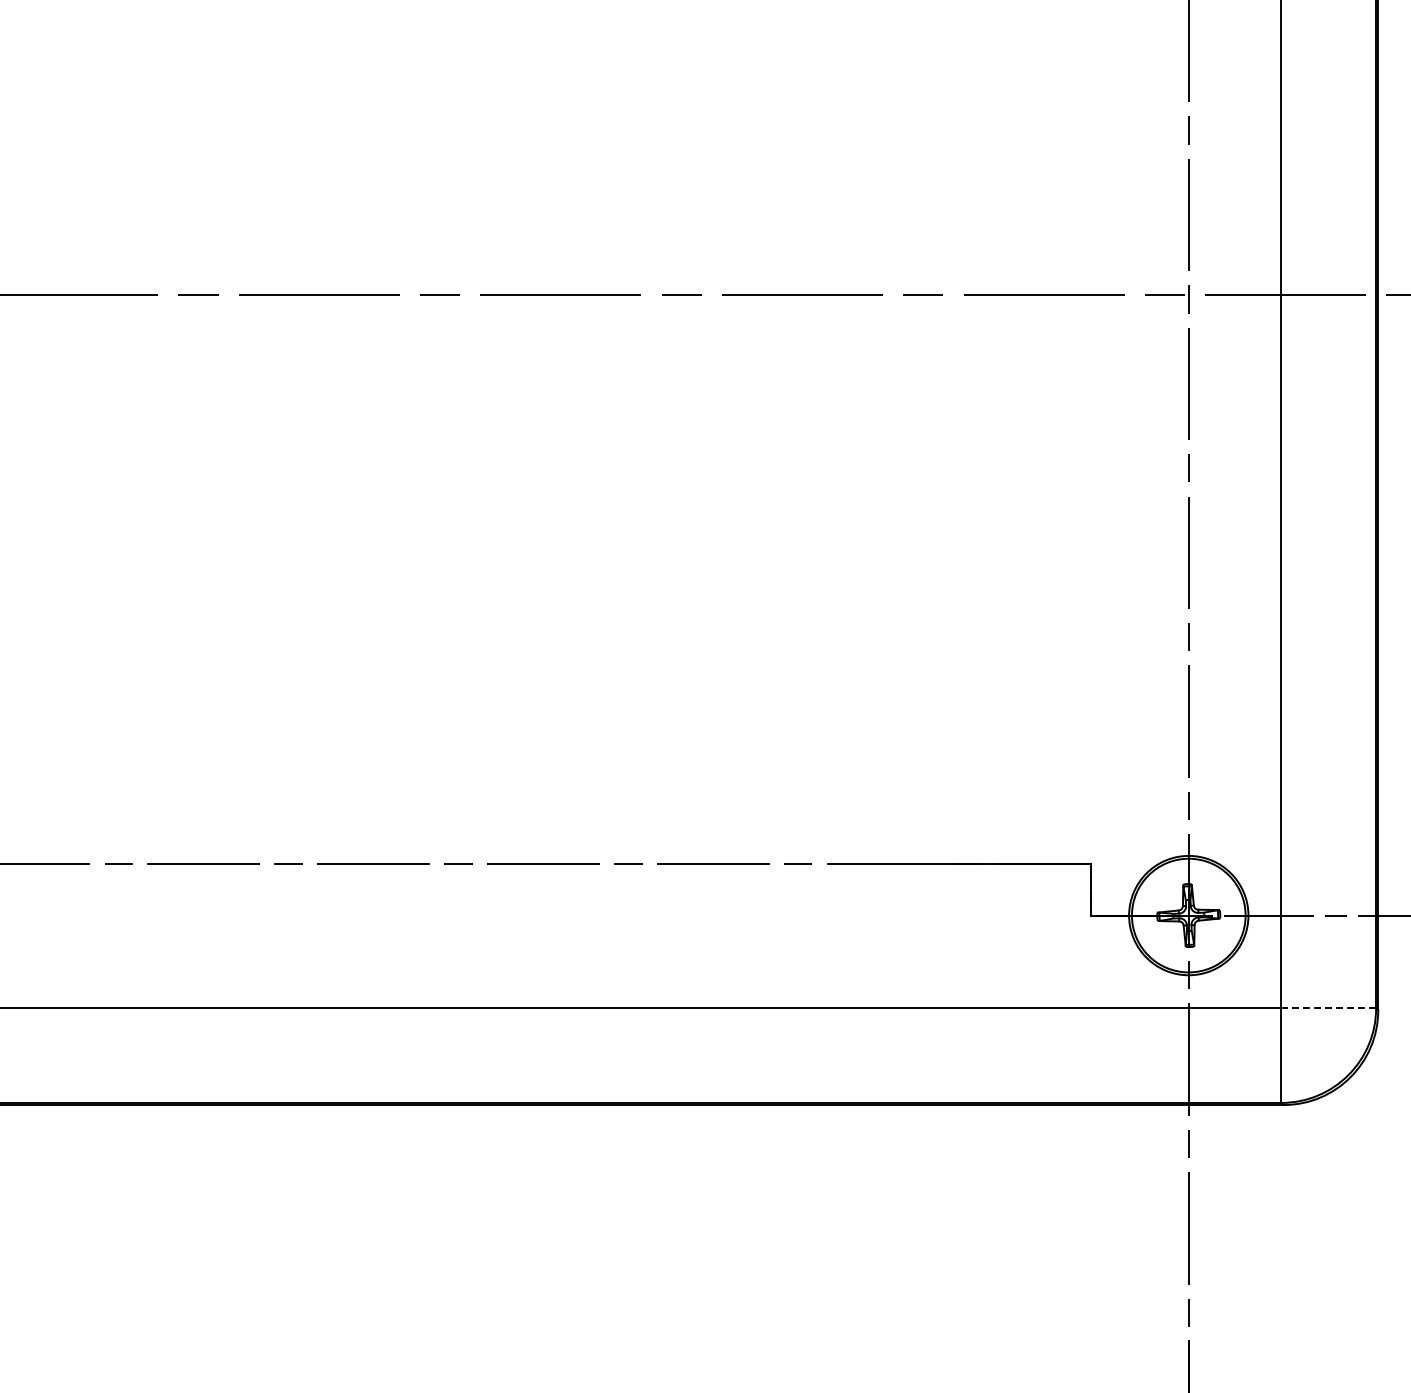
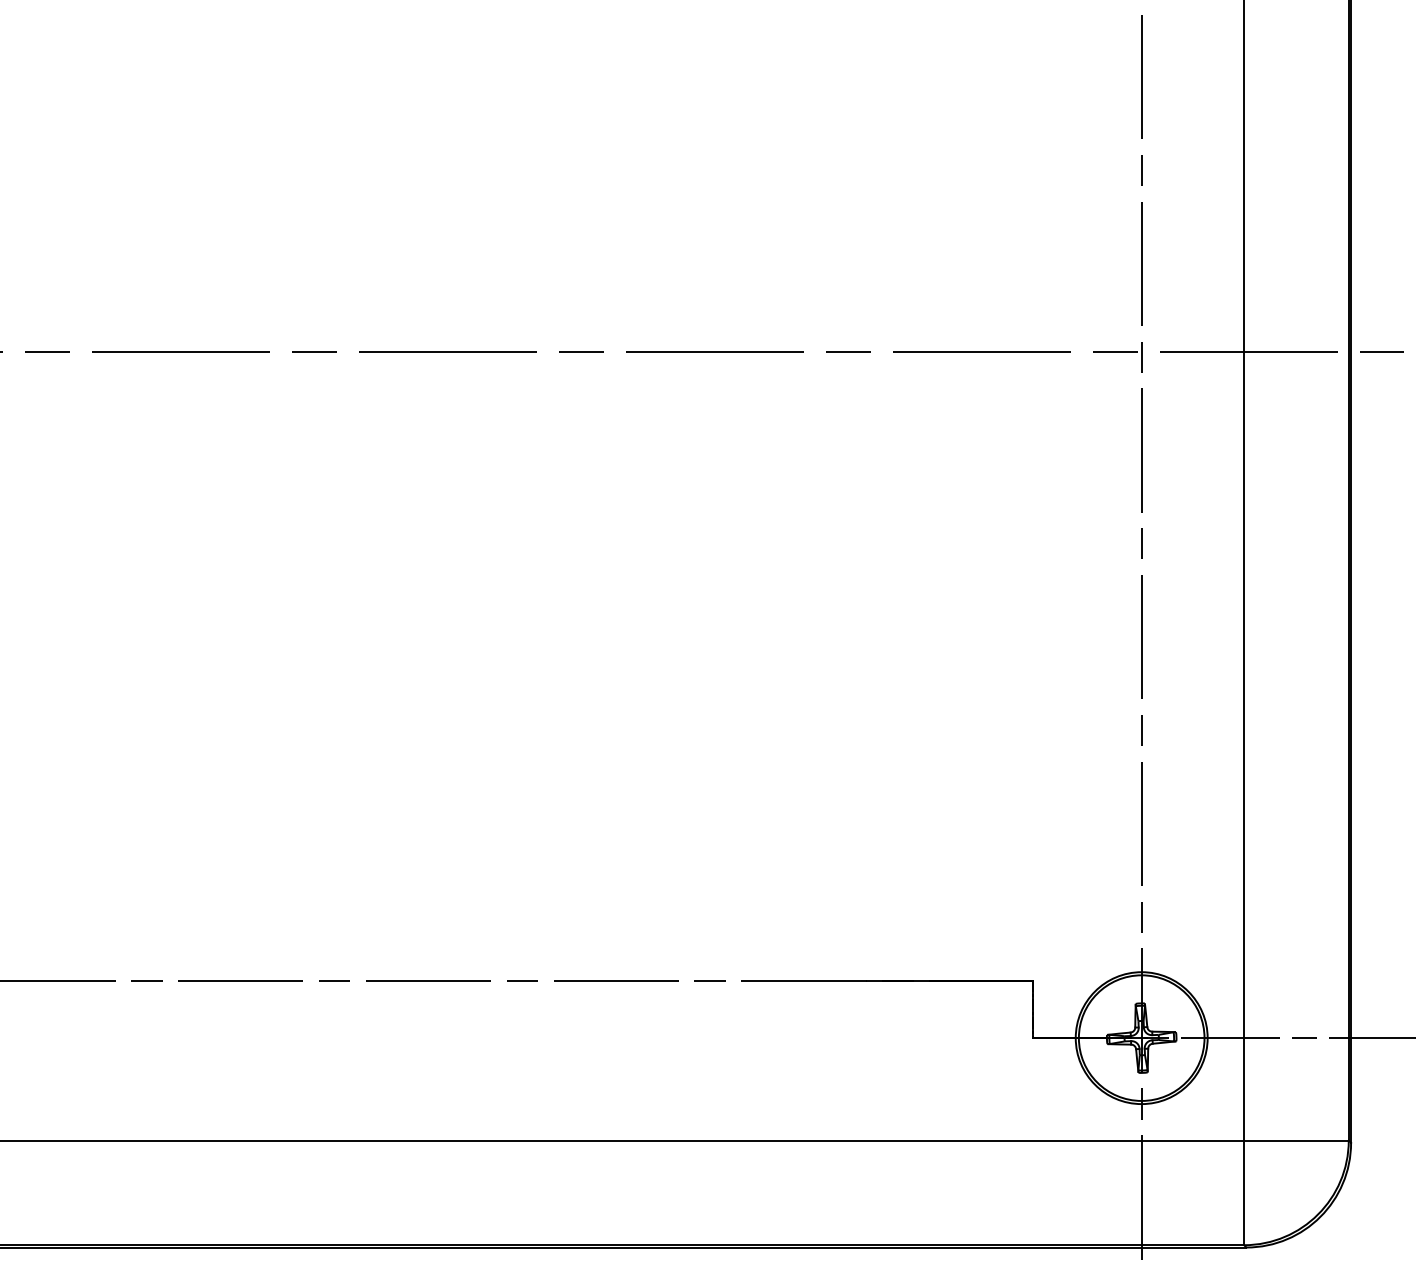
line: (1328, 1008) -> (1296, 1140), dashed -> solid

